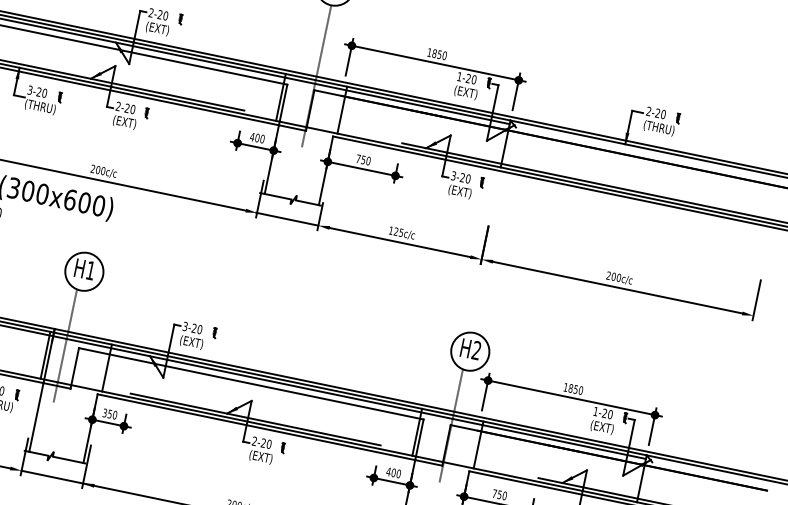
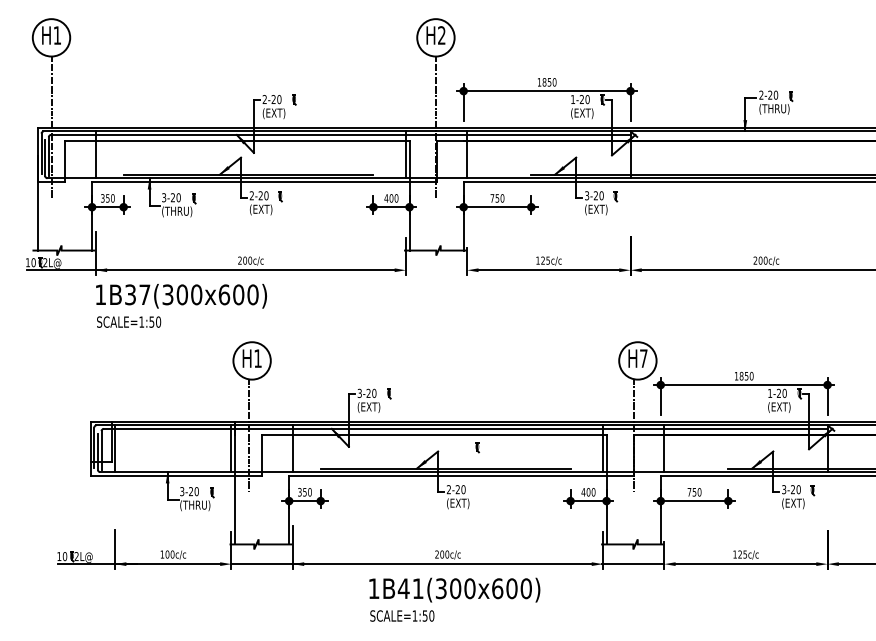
line: (287, 219) -> (436, 270), removed
text: (476, 350) -> (643, 358), H2 -> H7
part: (283, 448) -> (477, 447), moved

